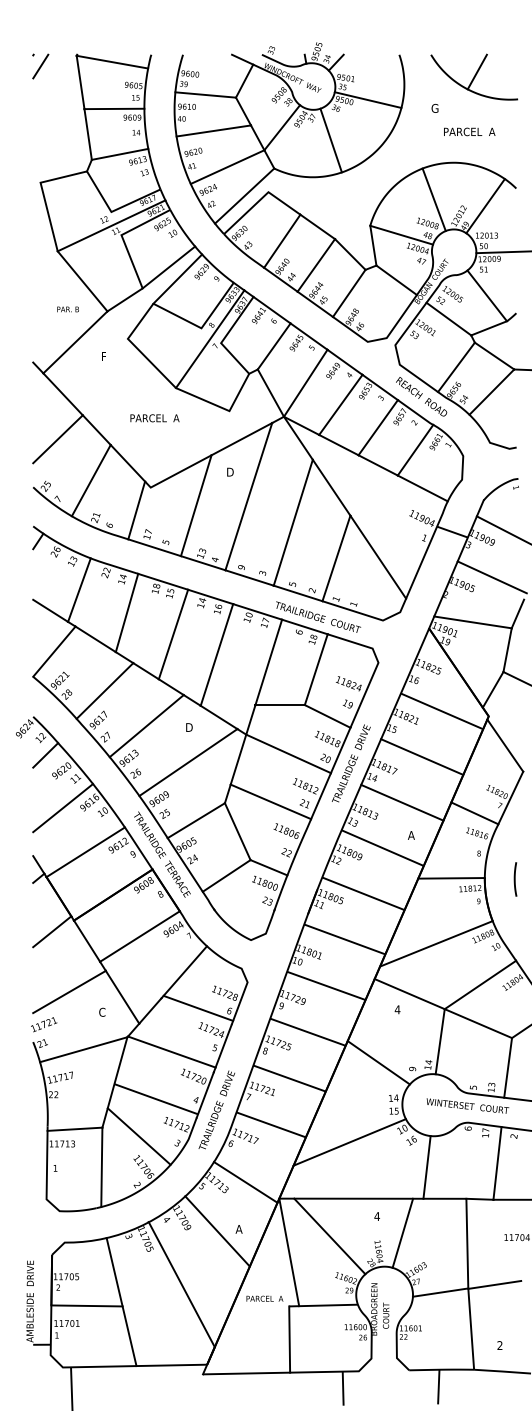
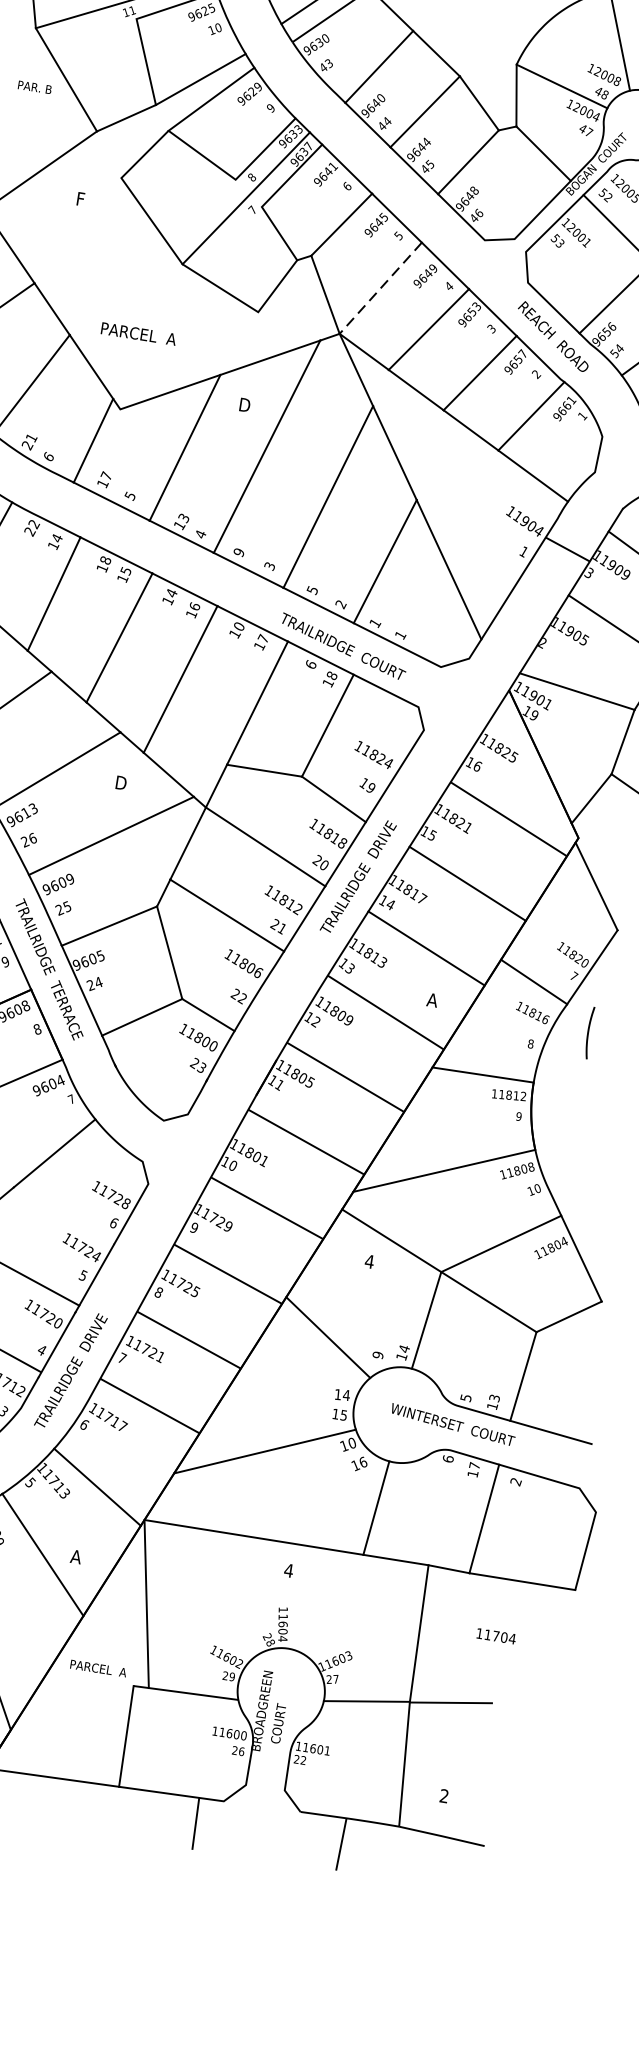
text: (67, 309) -> (33, 87), moved
line: (305, 383) -> (380, 288), solid -> dashed
text: (154, 418) -> (138, 334), moved
curve: (515, 879) -> (589, 1032), moved
line: (198, 1007) -> (67, 1210), removed
line: (402, 1232) -> (323, 1601), removed
line: (329, 1236) -> (211, 1589), removed

